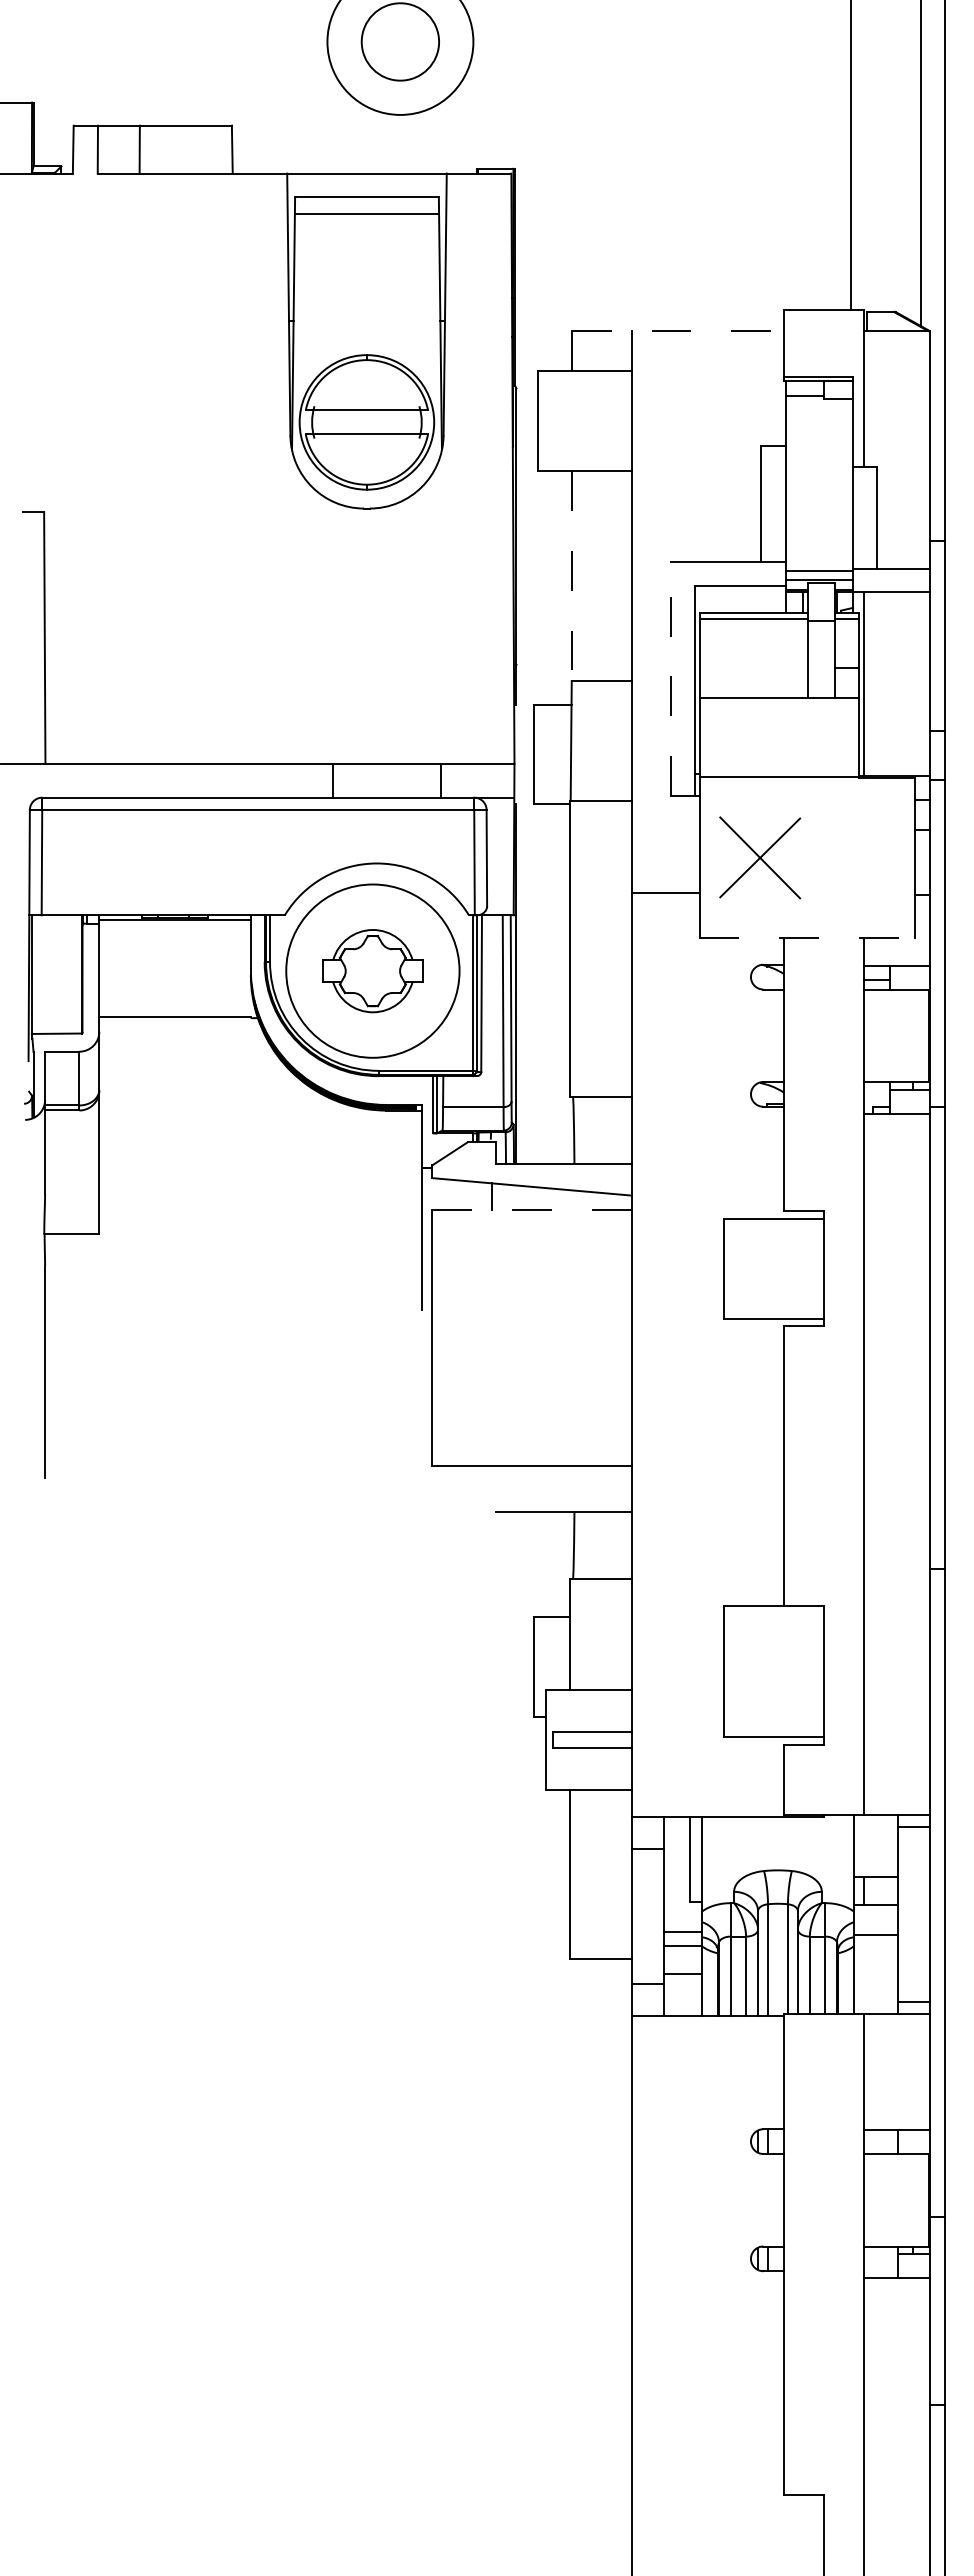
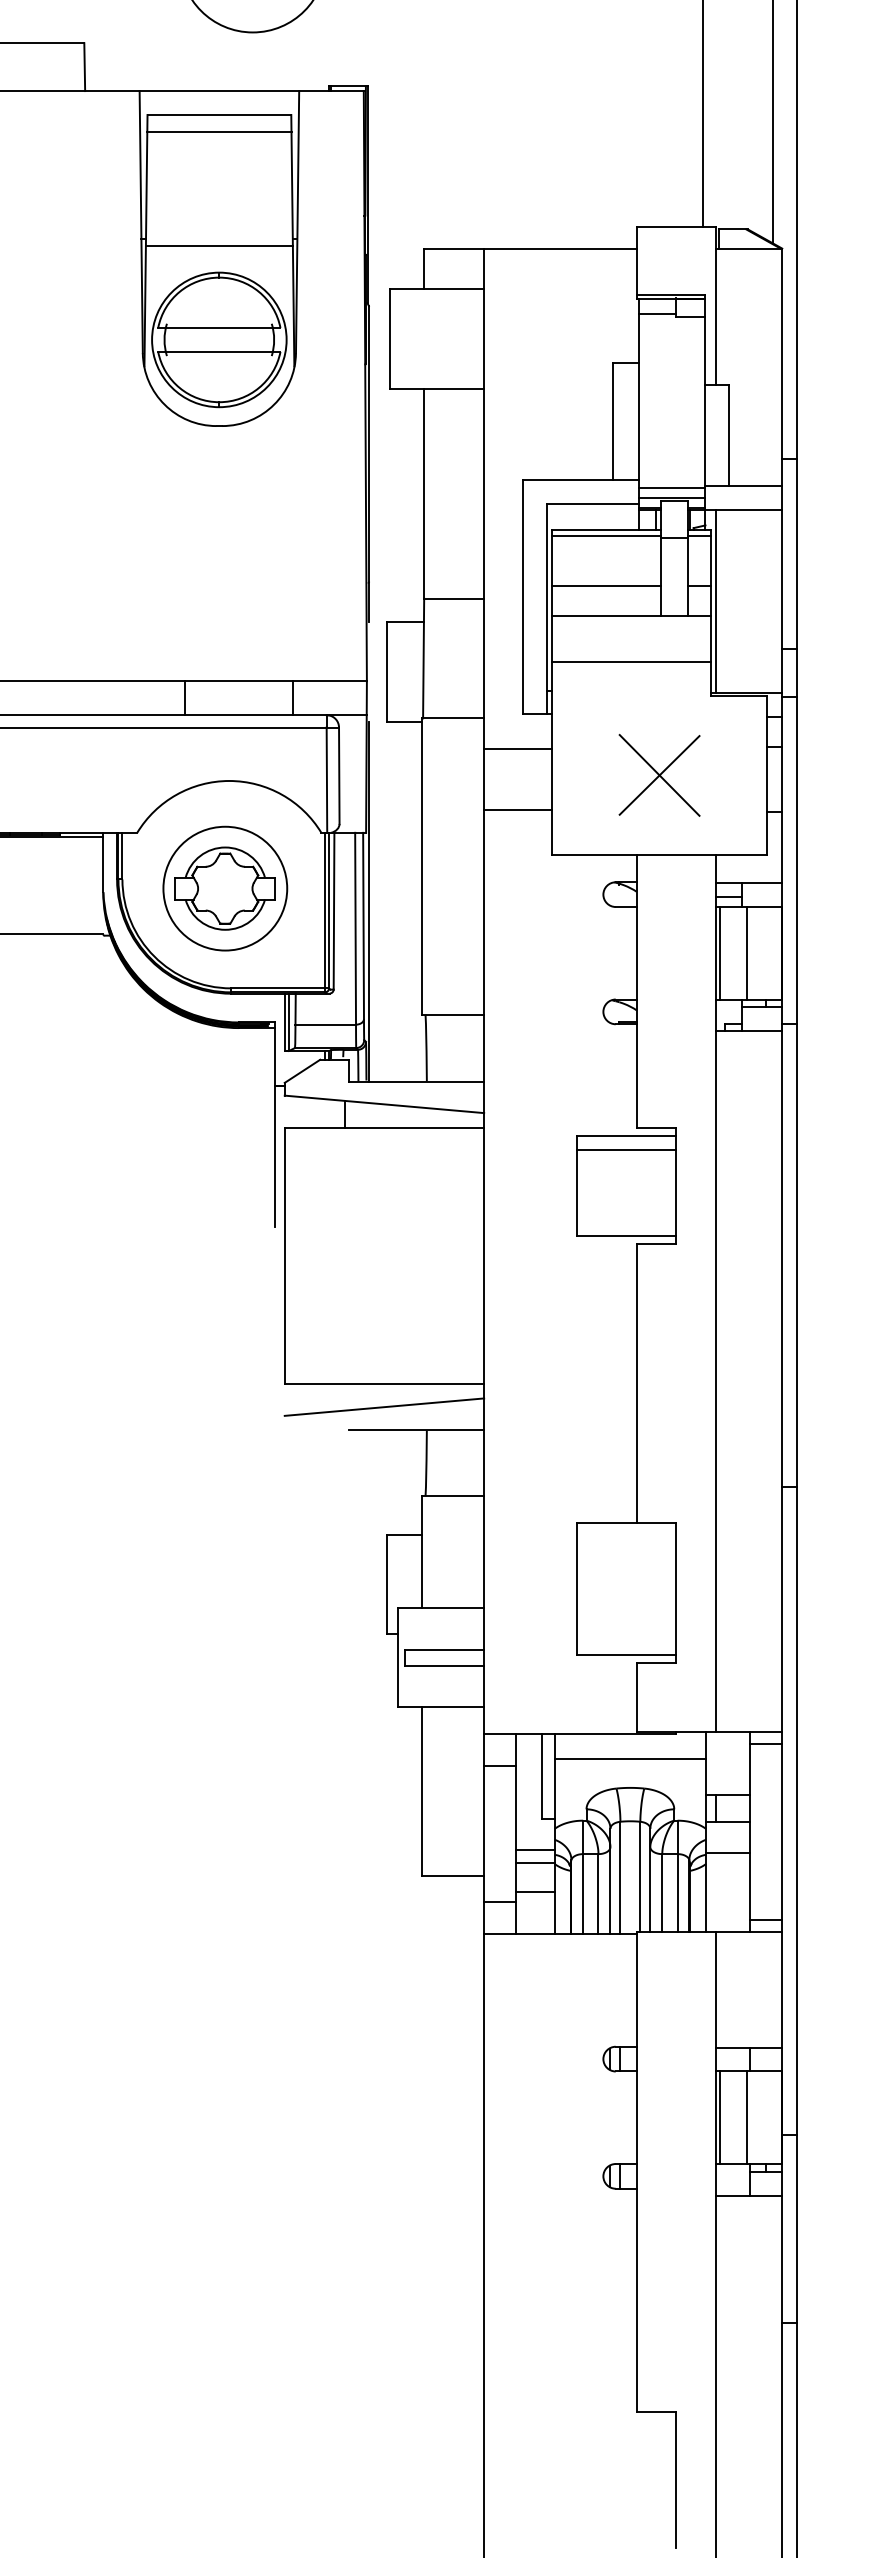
line: (366, 328) -> (218, 246), added
line: (678, 331) -> (530, 249), dashed -> solid
line: (571, 576) -> (423, 494), dashed -> solid
line: (753, 668) -> (605, 586), added
line: (670, 679) -> (522, 597), dashed -> solid
line: (779, 776) -> (631, 662), moved
line: (665, 831) -> (517, 749), added
part: (760, 857) -> (659, 775), moved
line: (807, 937) -> (659, 855), dashed -> solid
circle: (372, 971) -> (224, 889), size x0.71
line: (867, 1035) -> (719, 953), added
line: (894, 1035) -> (746, 953), added
line: (532, 1210) -> (384, 1128), dashed -> solid
line: (773, 1232) -> (625, 1150), added
line: (531, 1489) -> (383, 1407), added
line: (777, 1841) -> (629, 1759), added
line: (867, 2199) -> (719, 2117), added
line: (894, 2199) -> (746, 2117), added

